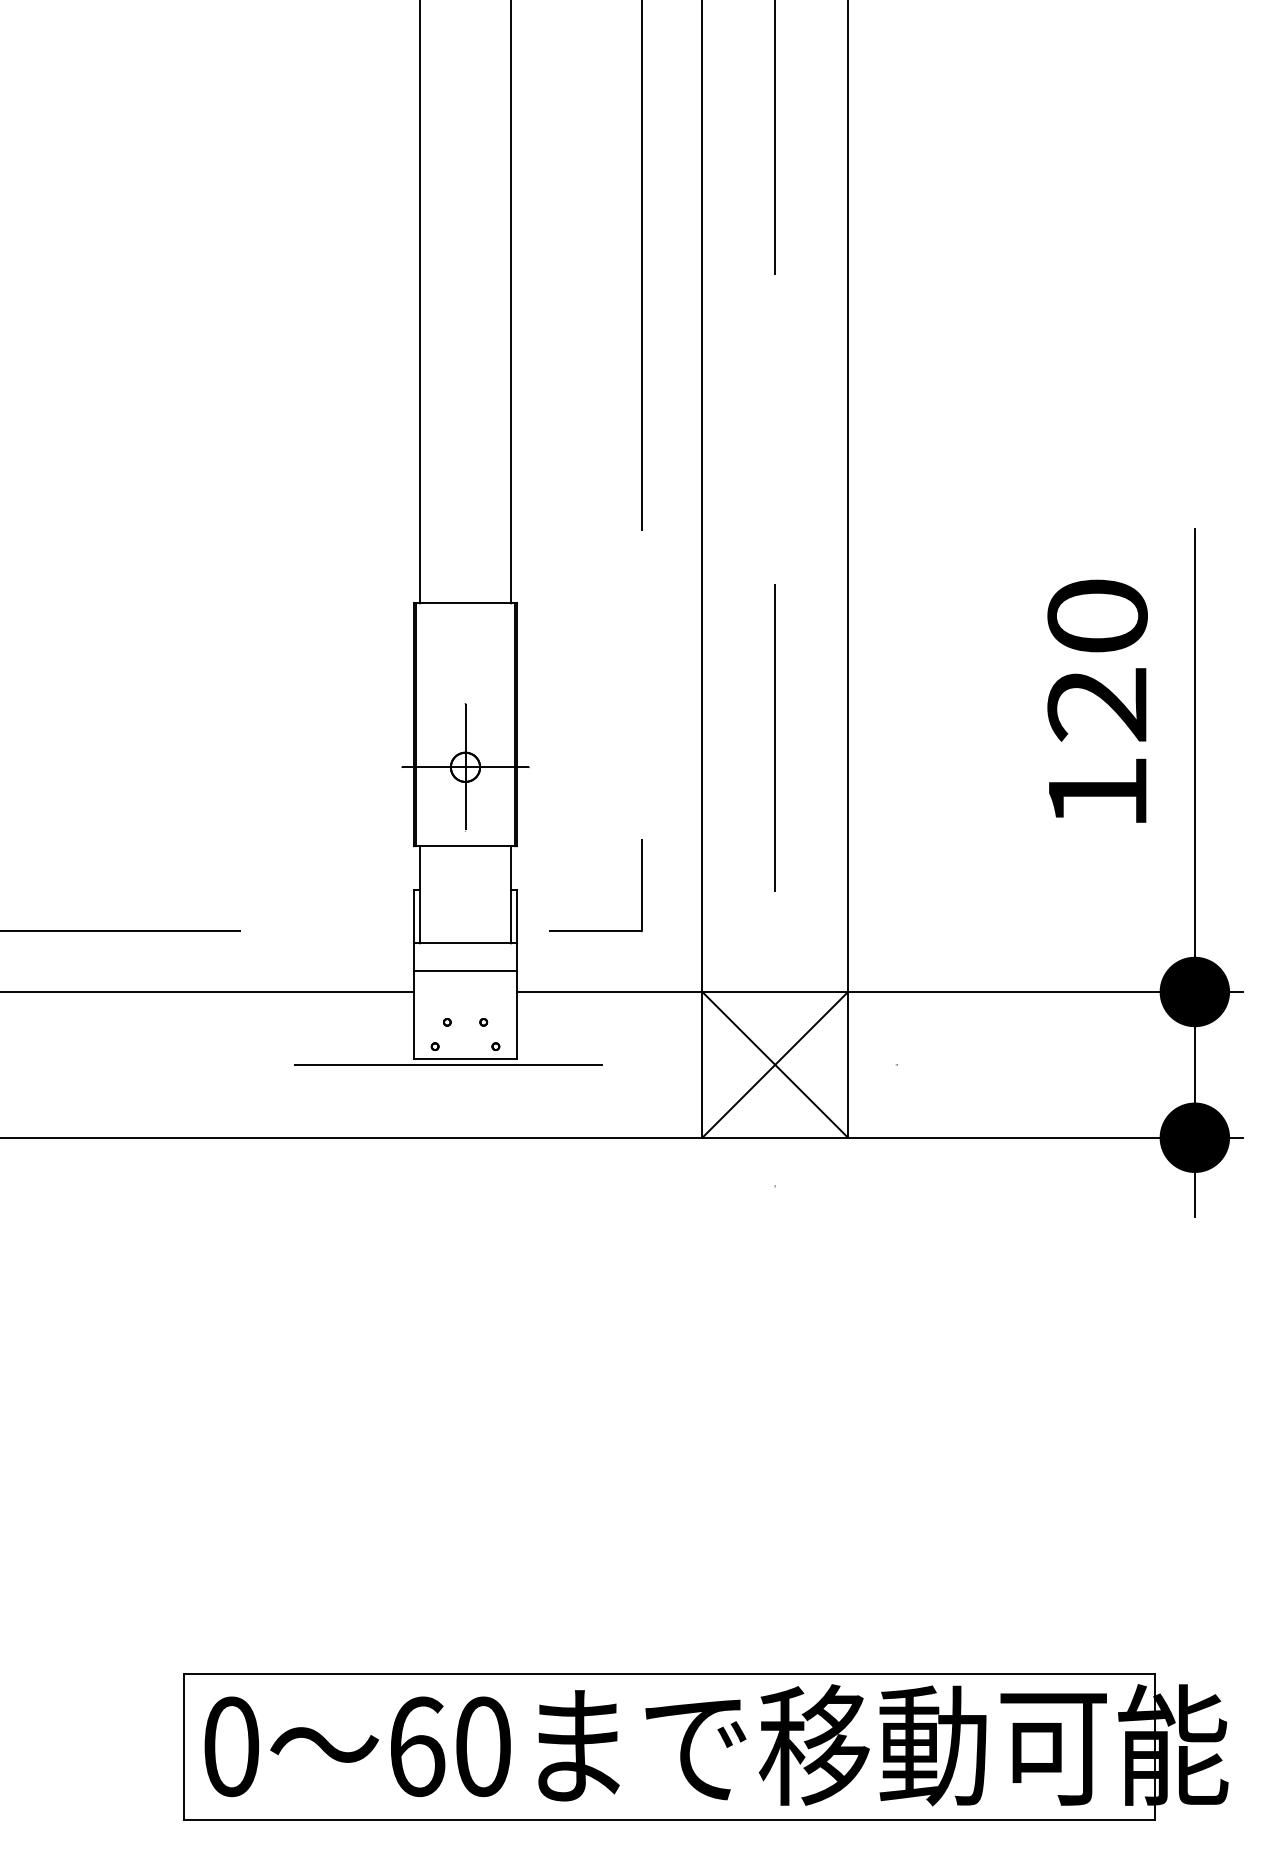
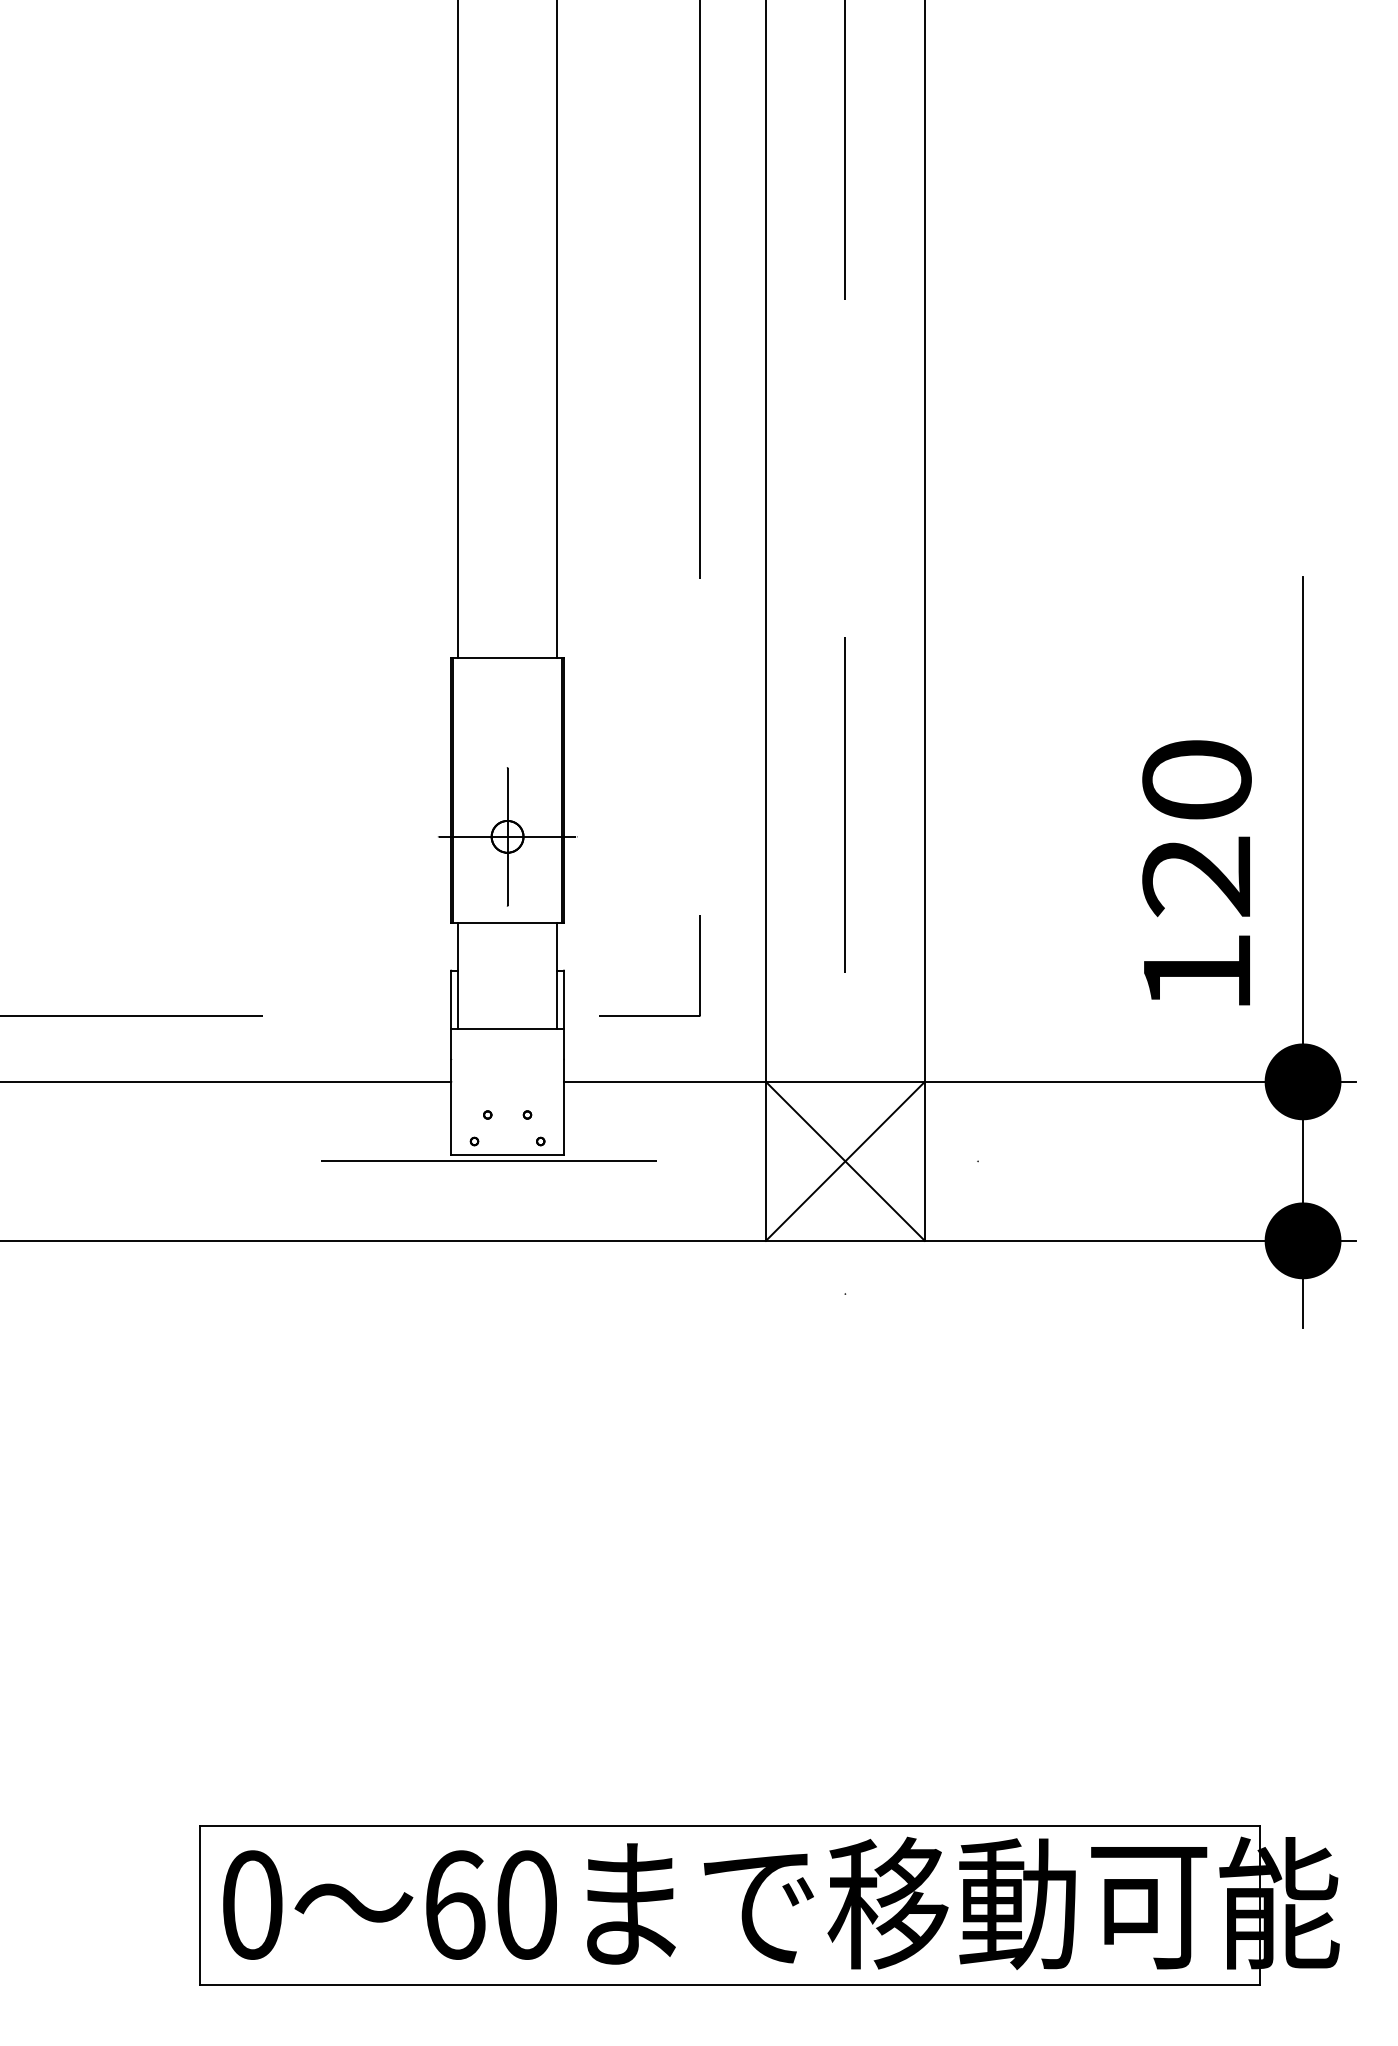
text: (1097, 700) -> (1196, 872), moved
line: (465, 971) -> (507, 1059), removed

